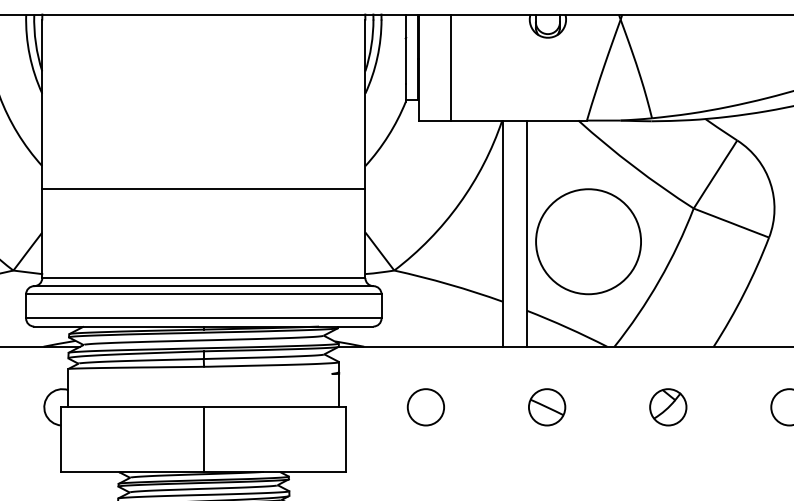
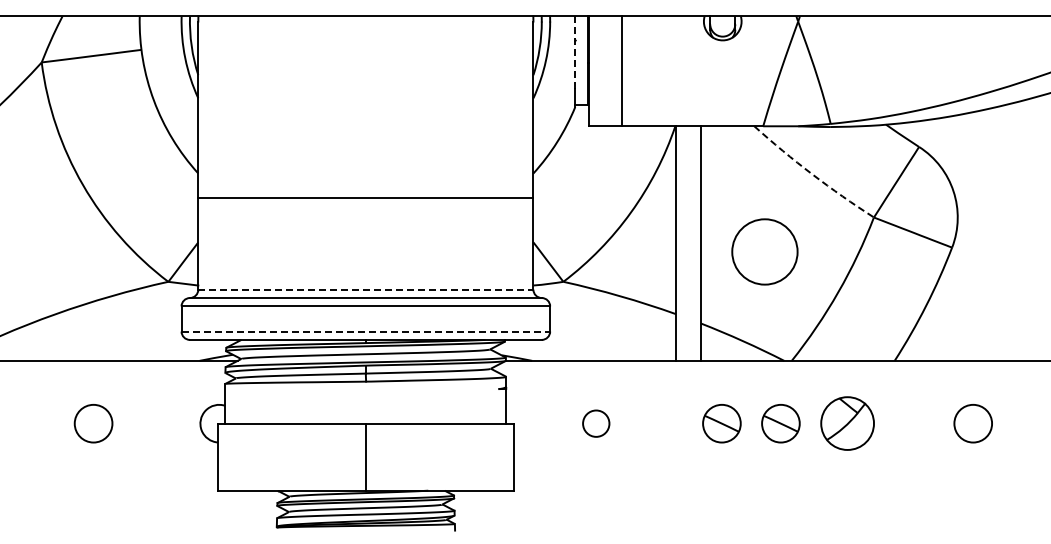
line: (405, 48) -> (575, 51), solid -> dashed
arc: (634, 167) -> (812, 174), solid -> dashed
circle: (588, 241) -> (764, 251), size x0.6
line: (203, 277) -> (365, 289), solid -> dashed
line: (204, 318) -> (366, 331), solid -> dashed
circle: (426, 407) -> (596, 423), size x0.7
part: (603, 407) -> (780, 423), added
part: (668, 407) -> (847, 423), size x1.4

